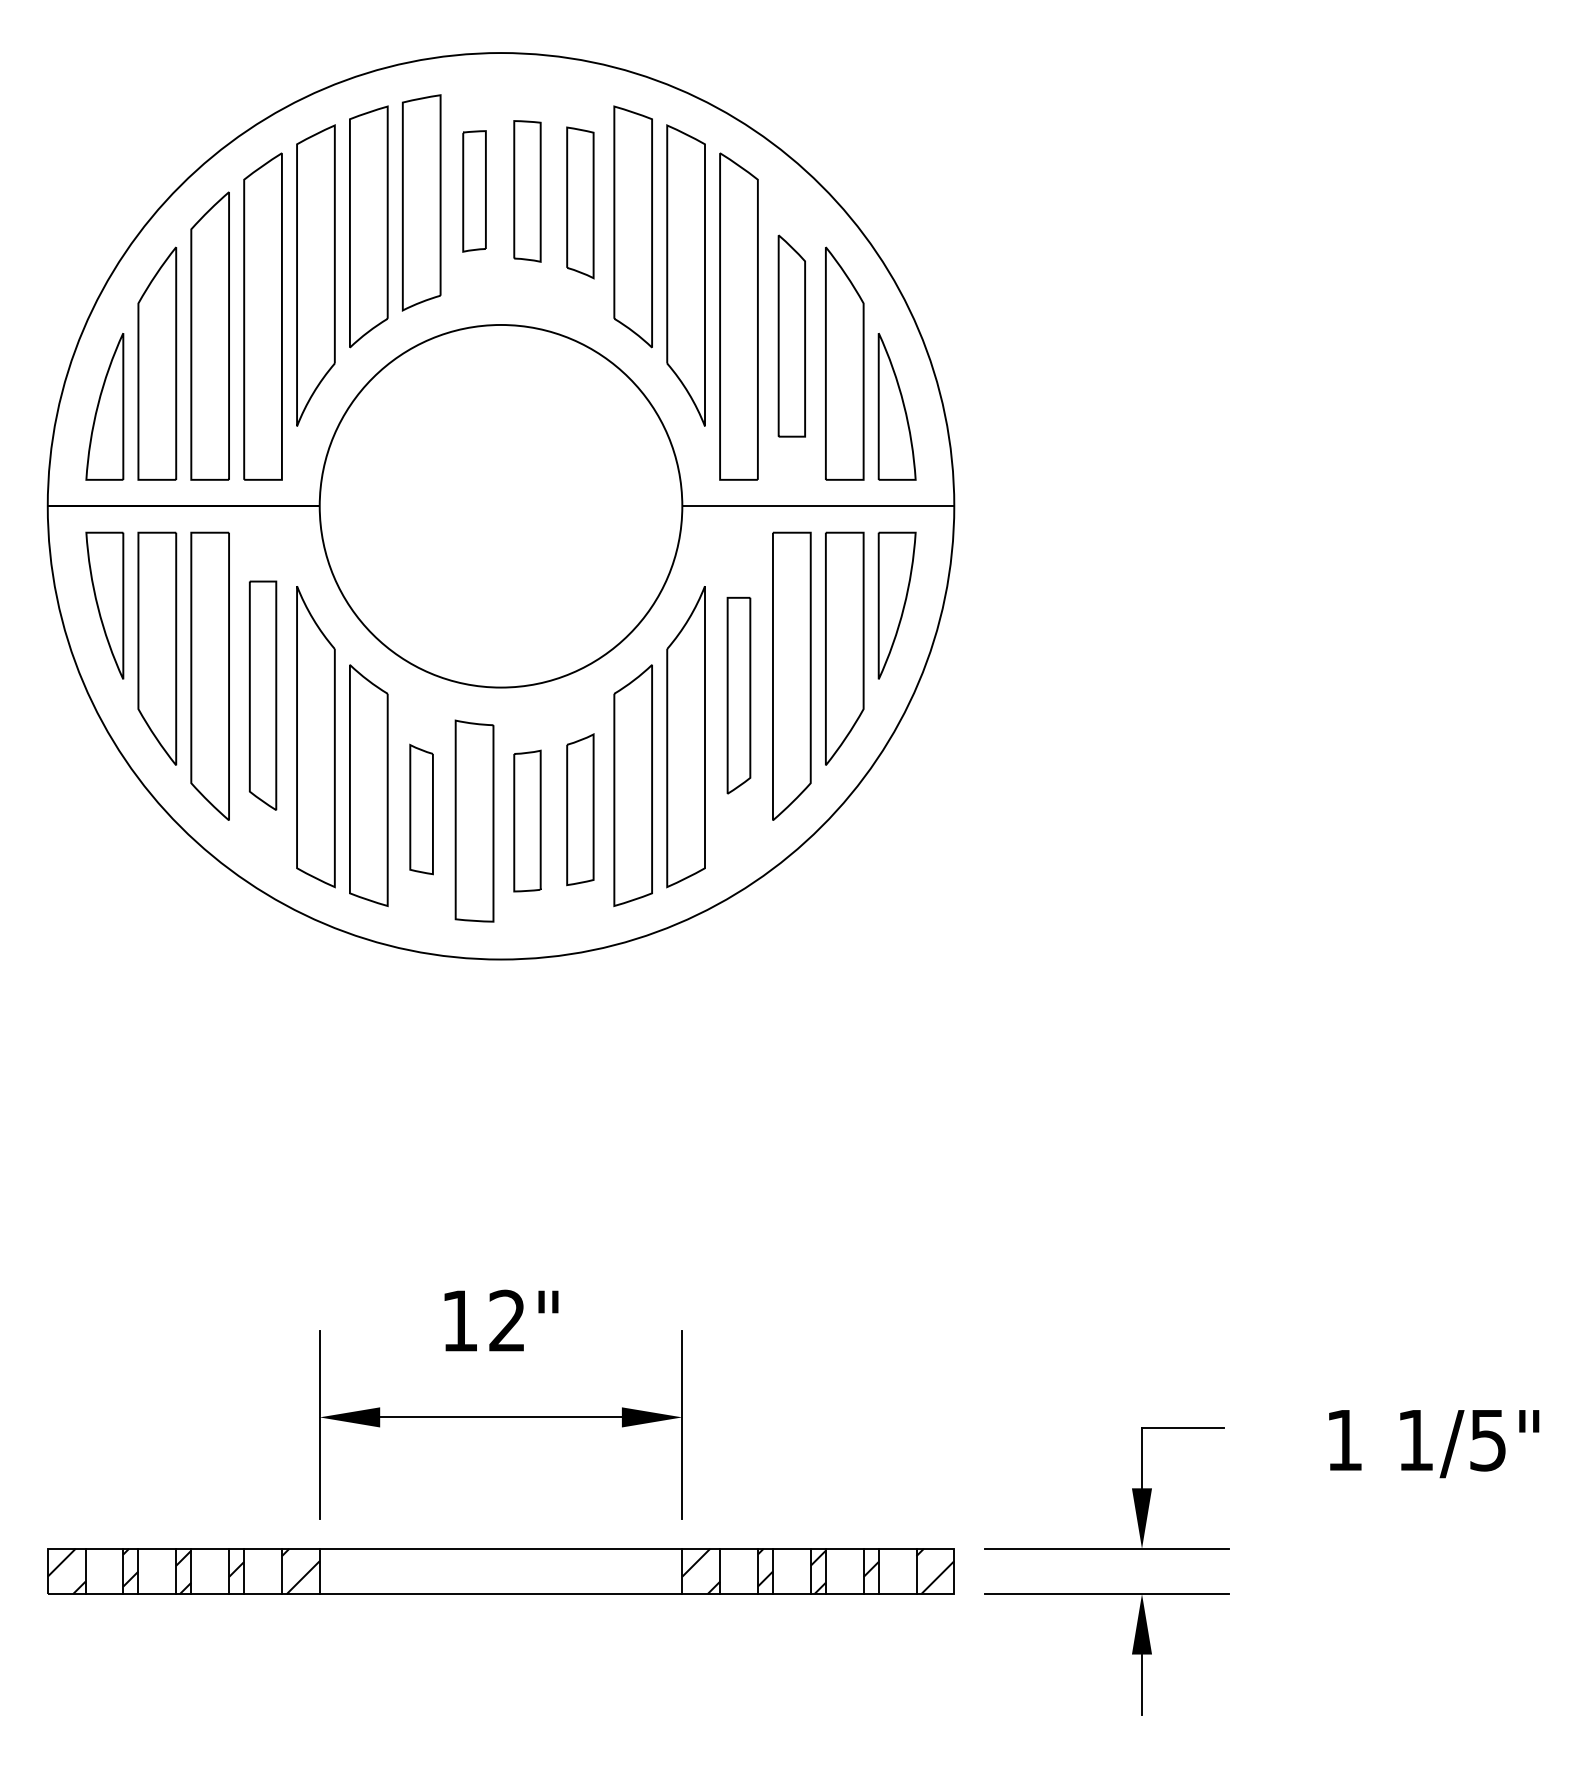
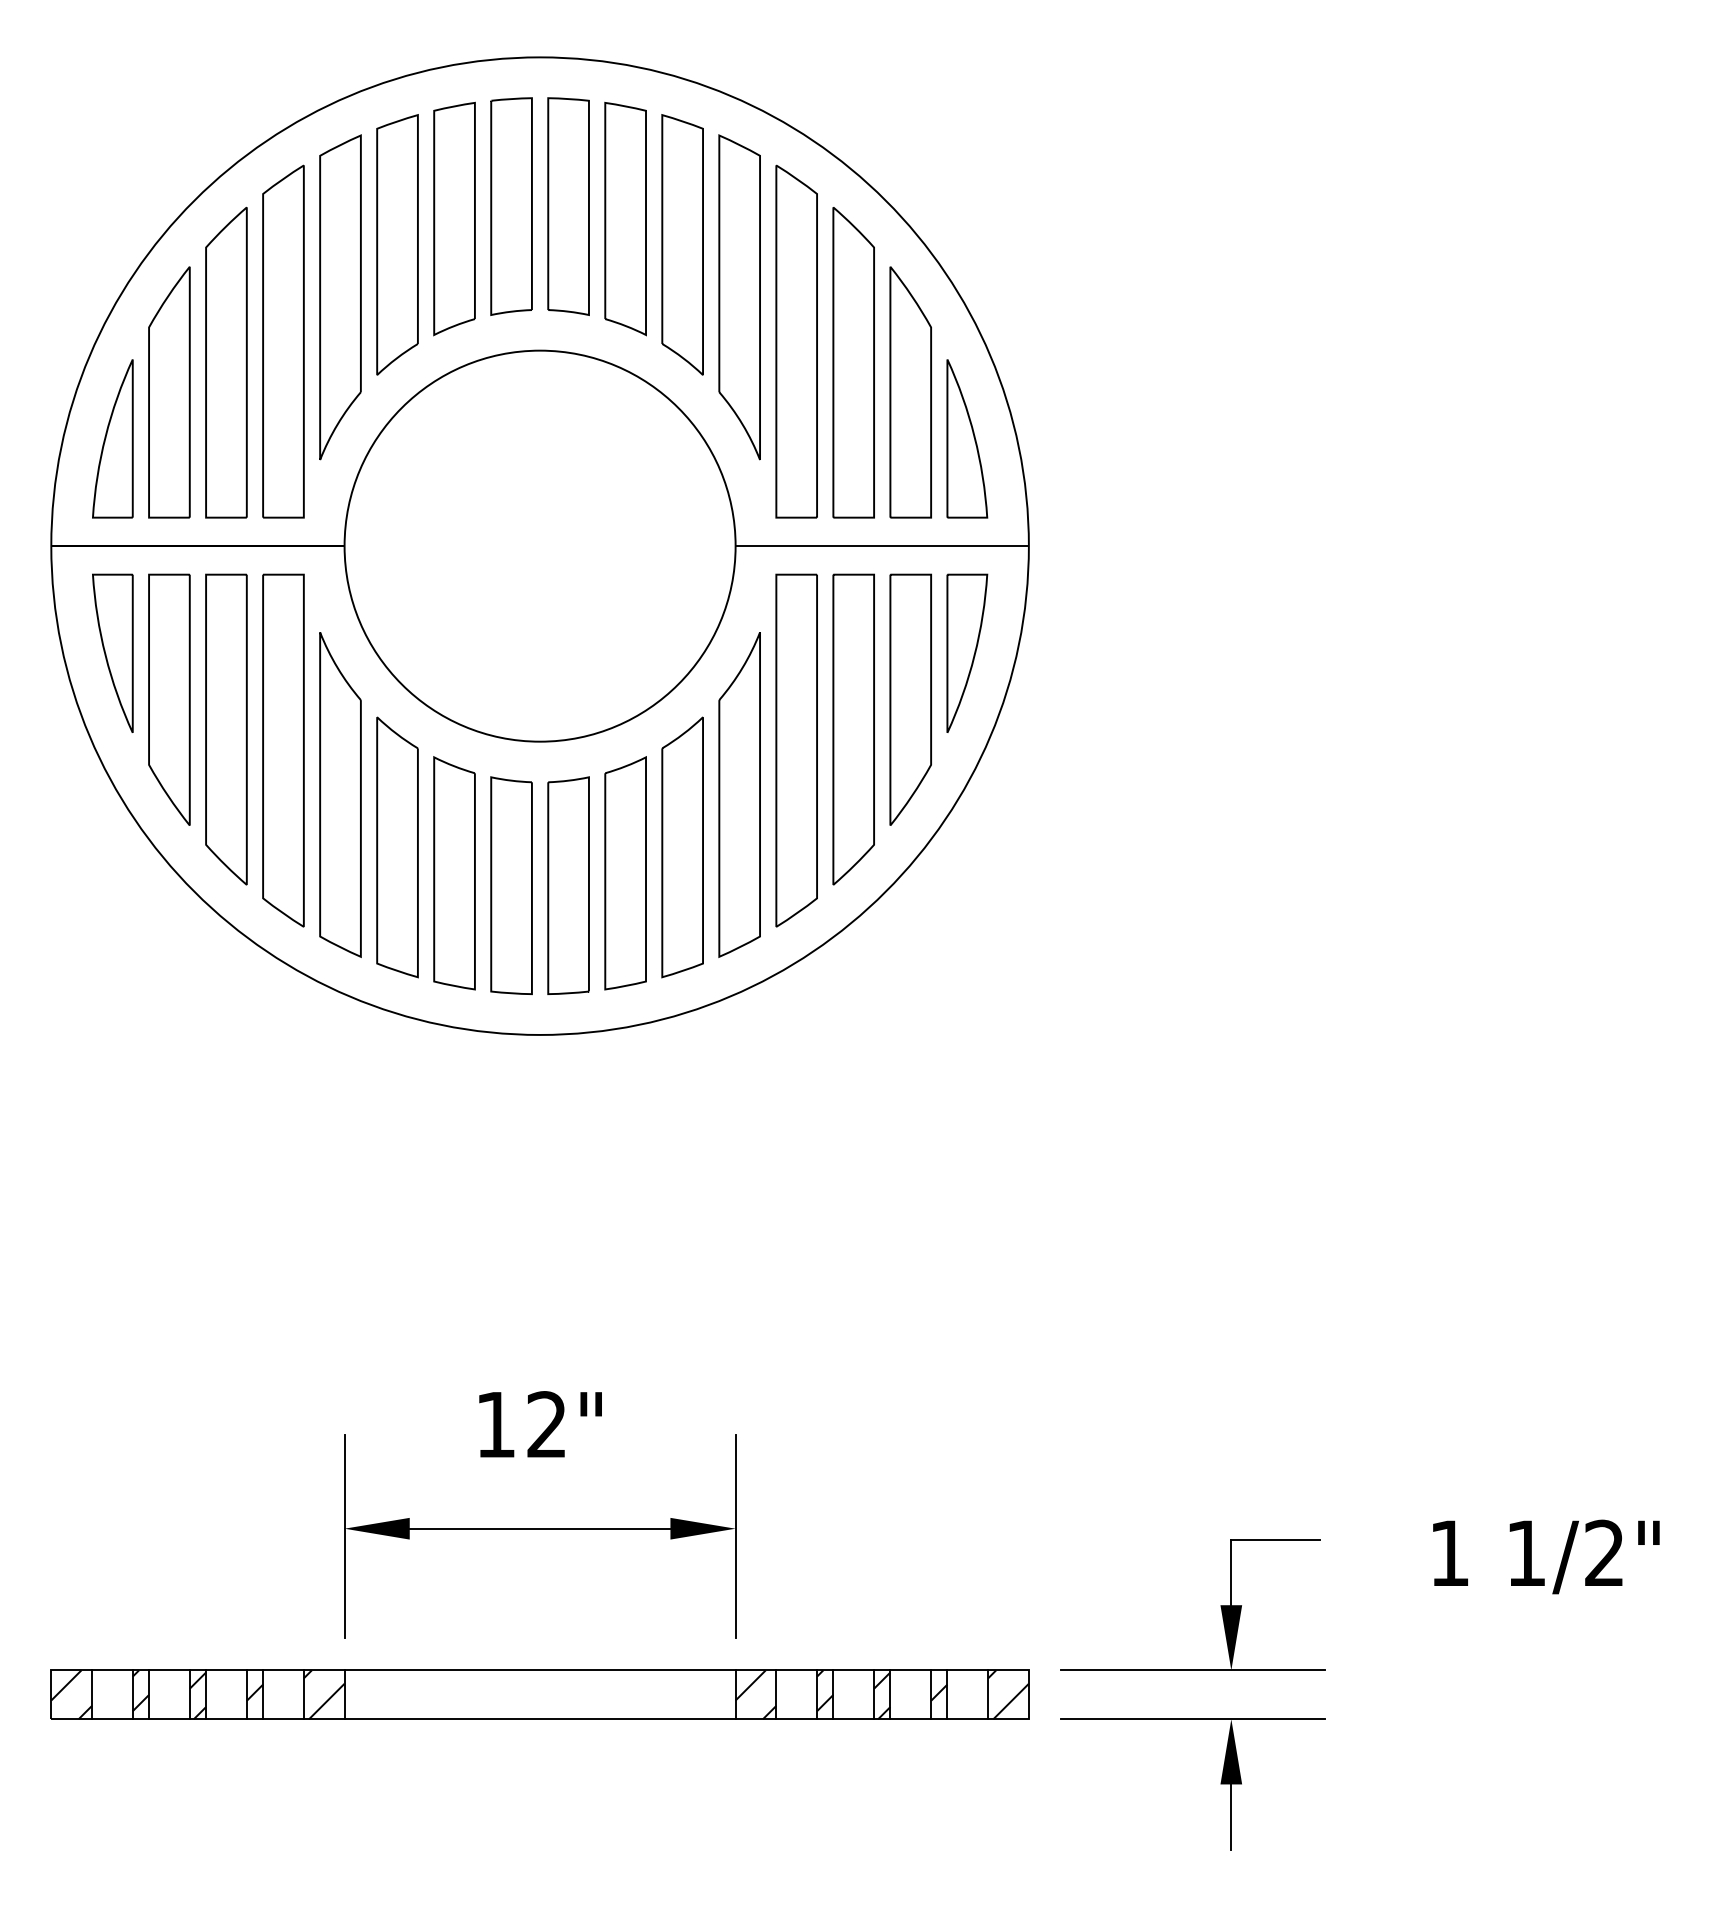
part: (474, 191) -> (511, 206), size x1.67
part: (527, 191) -> (568, 206), size x1.43
part: (580, 202) -> (625, 218), size x1.43
part: (791, 335) -> (853, 361), size x1.43
part: (262, 695) -> (282, 750), size x1.43
part: (738, 695) -> (796, 750), size x1.67
part: (421, 809) -> (454, 873), size x1.67
part: (580, 809) -> (625, 873), size x1.43
part: (527, 820) -> (568, 885), size x1.43
text: (1487, 1440) -> (1603, 1553), 1/5" -> 1/2"

